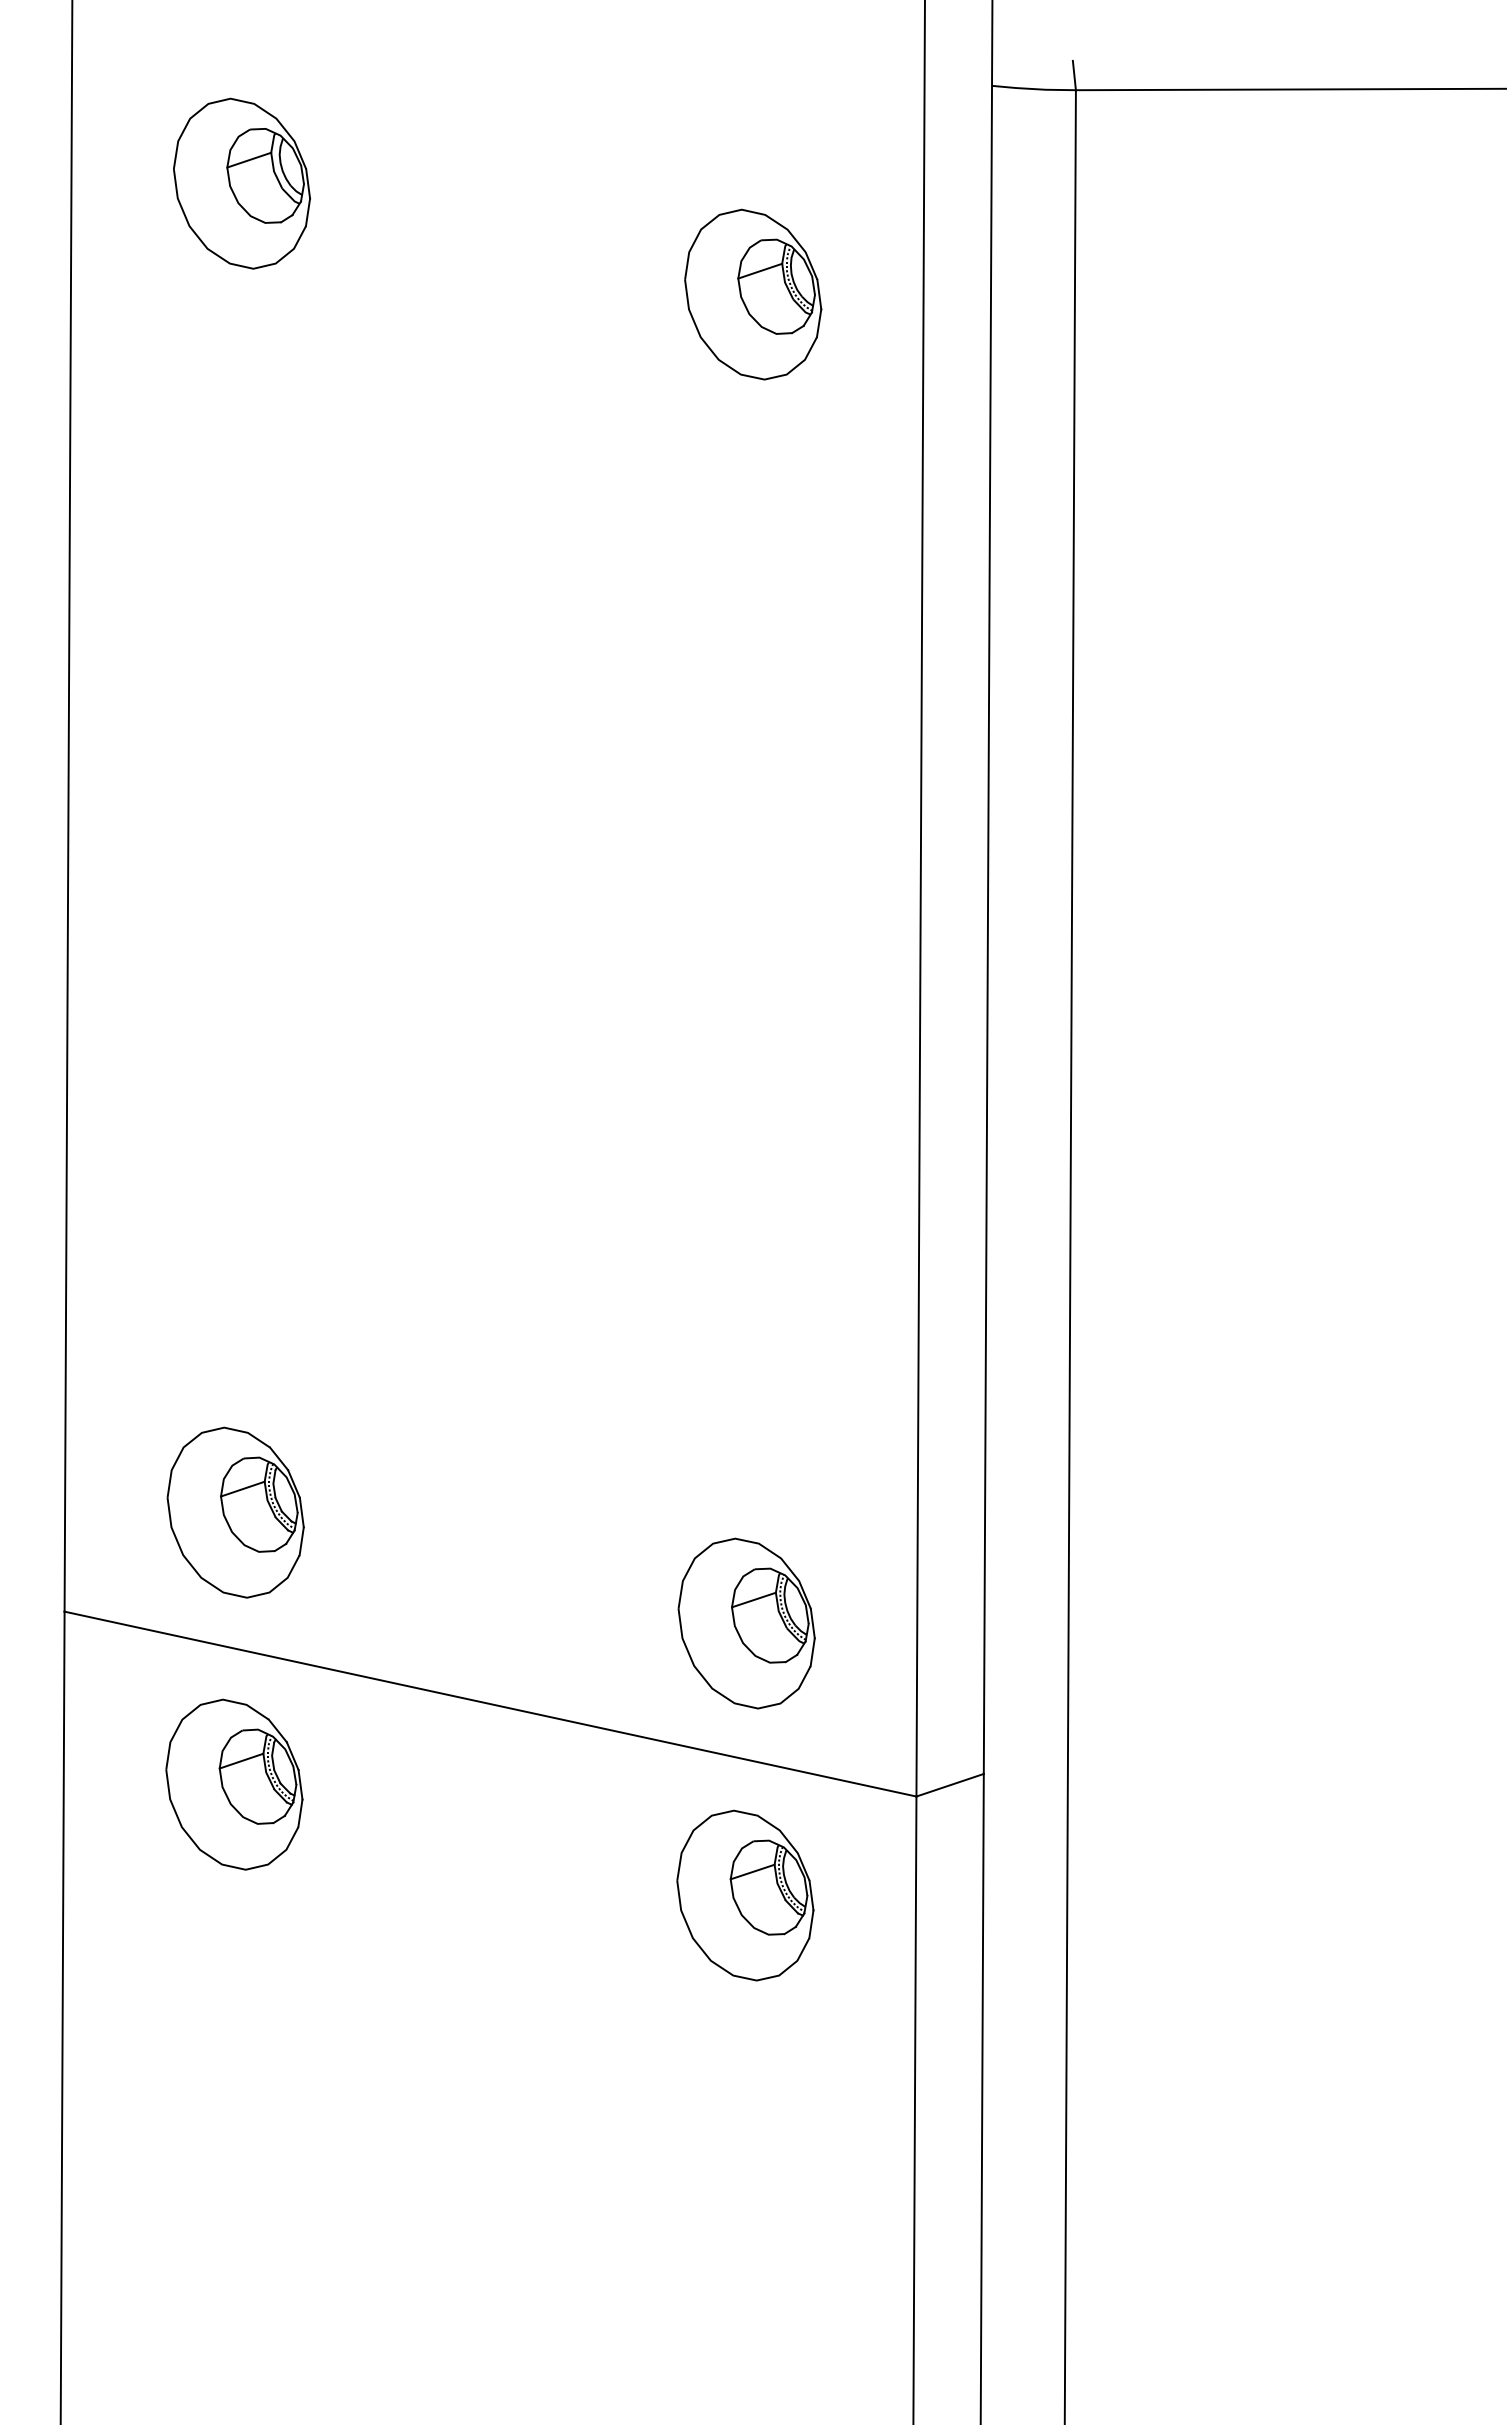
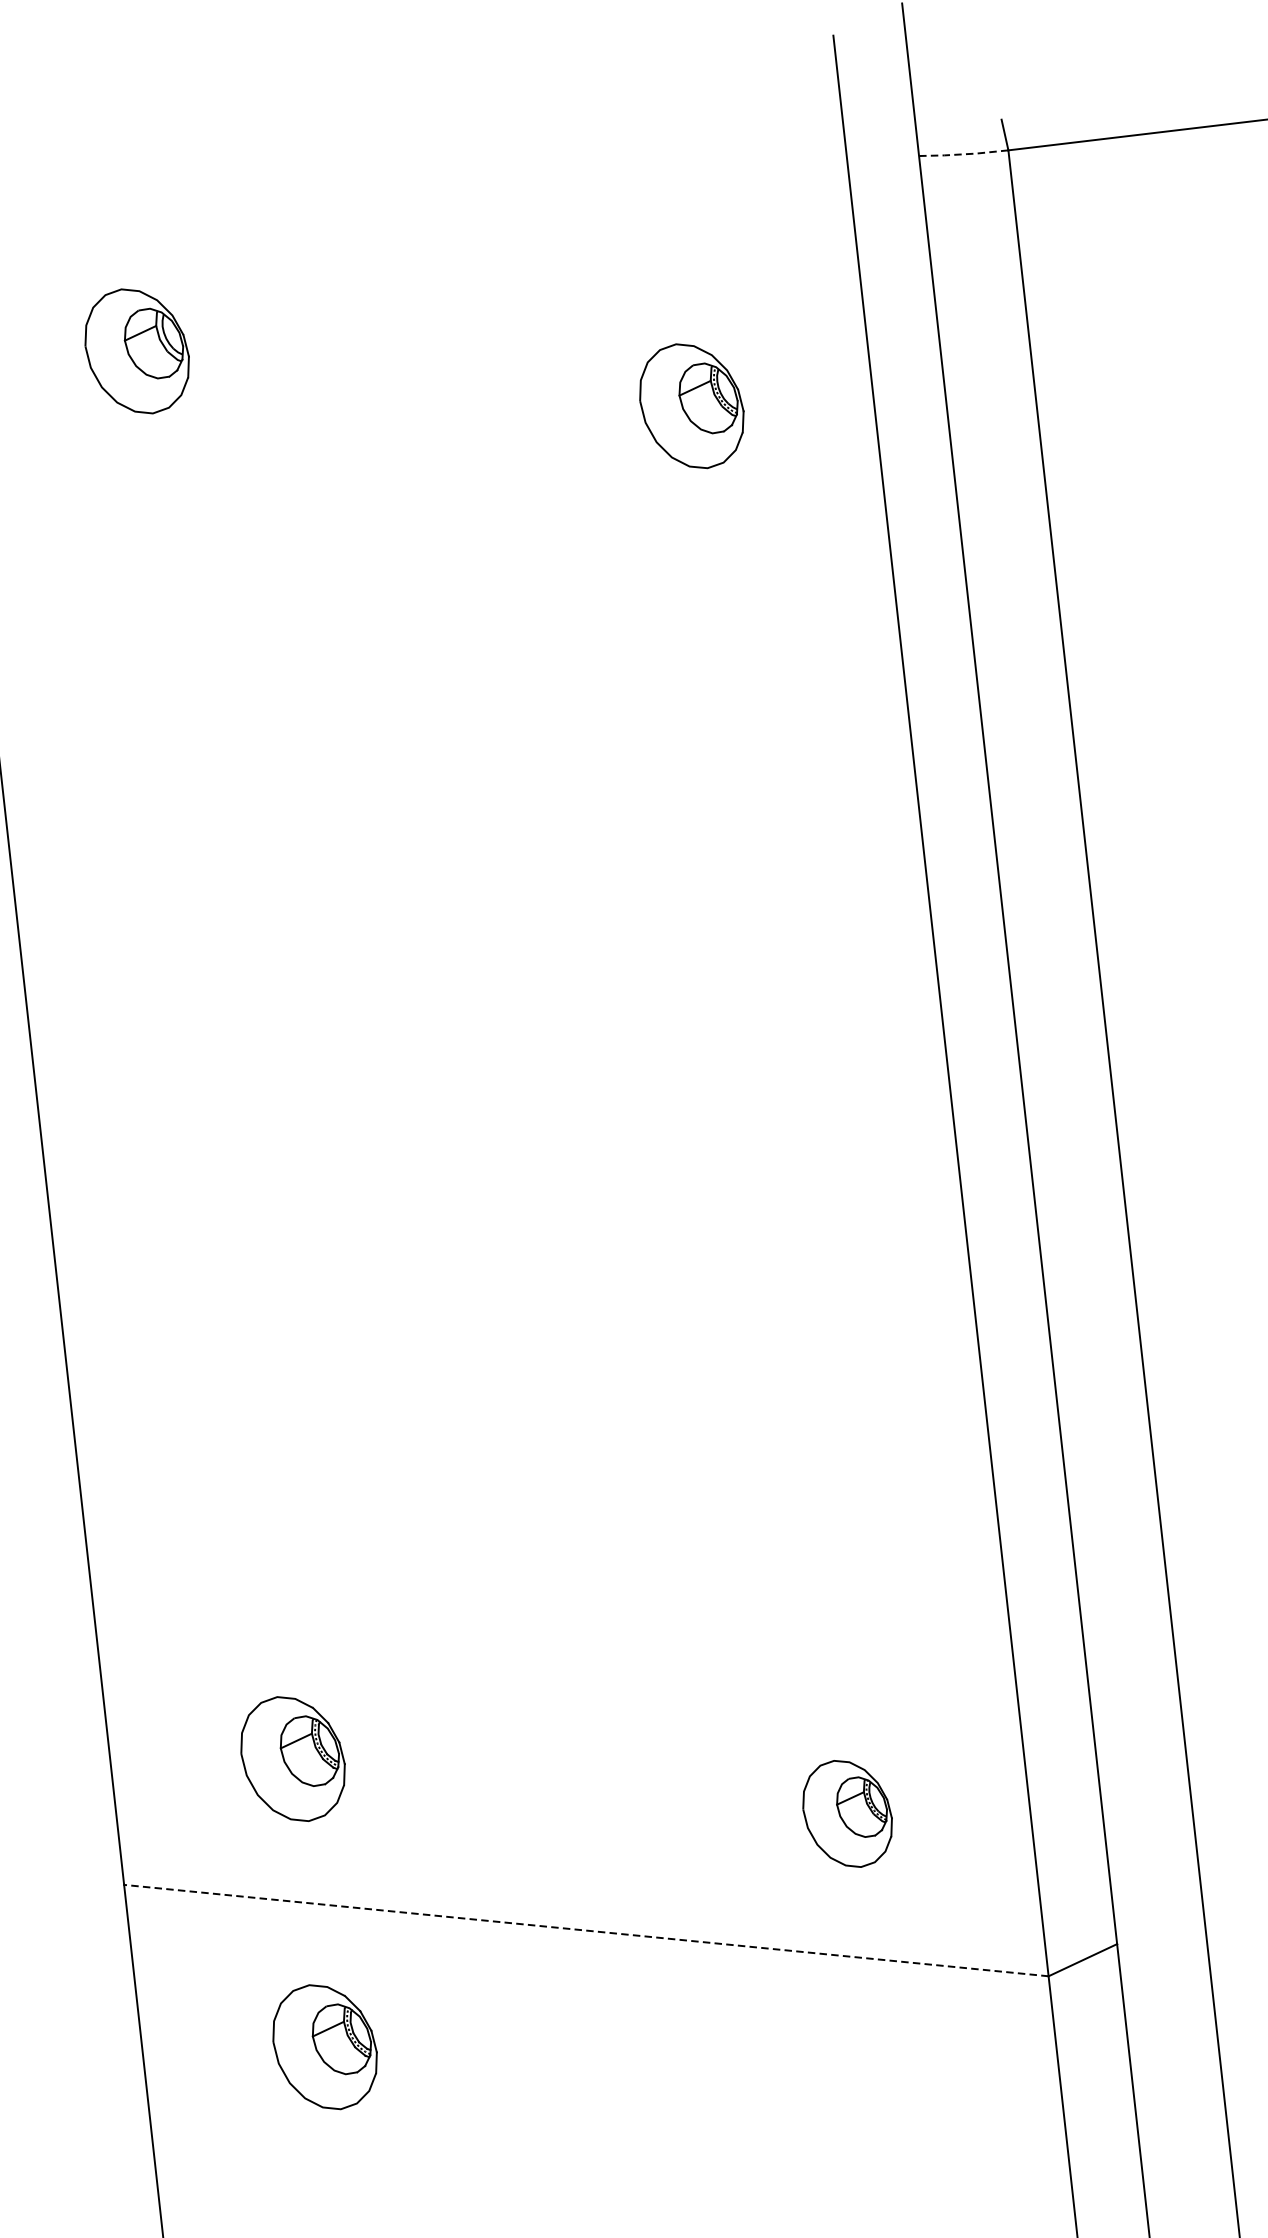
line: (1034, 89) -> (964, 154), solid -> dashed
part: (242, 183) -> (137, 351), size x0.7
part: (753, 294) -> (692, 406), size x0.7
part: (235, 1512) -> (292, 1758), size x0.7
part: (746, 1623) -> (847, 1813), size x0.6
line: (490, 1704) -> (586, 1931), solid -> dashed
part: (234, 1784) -> (325, 2047), size x0.7
part: (745, 1895) -> (879, 2101), removed

